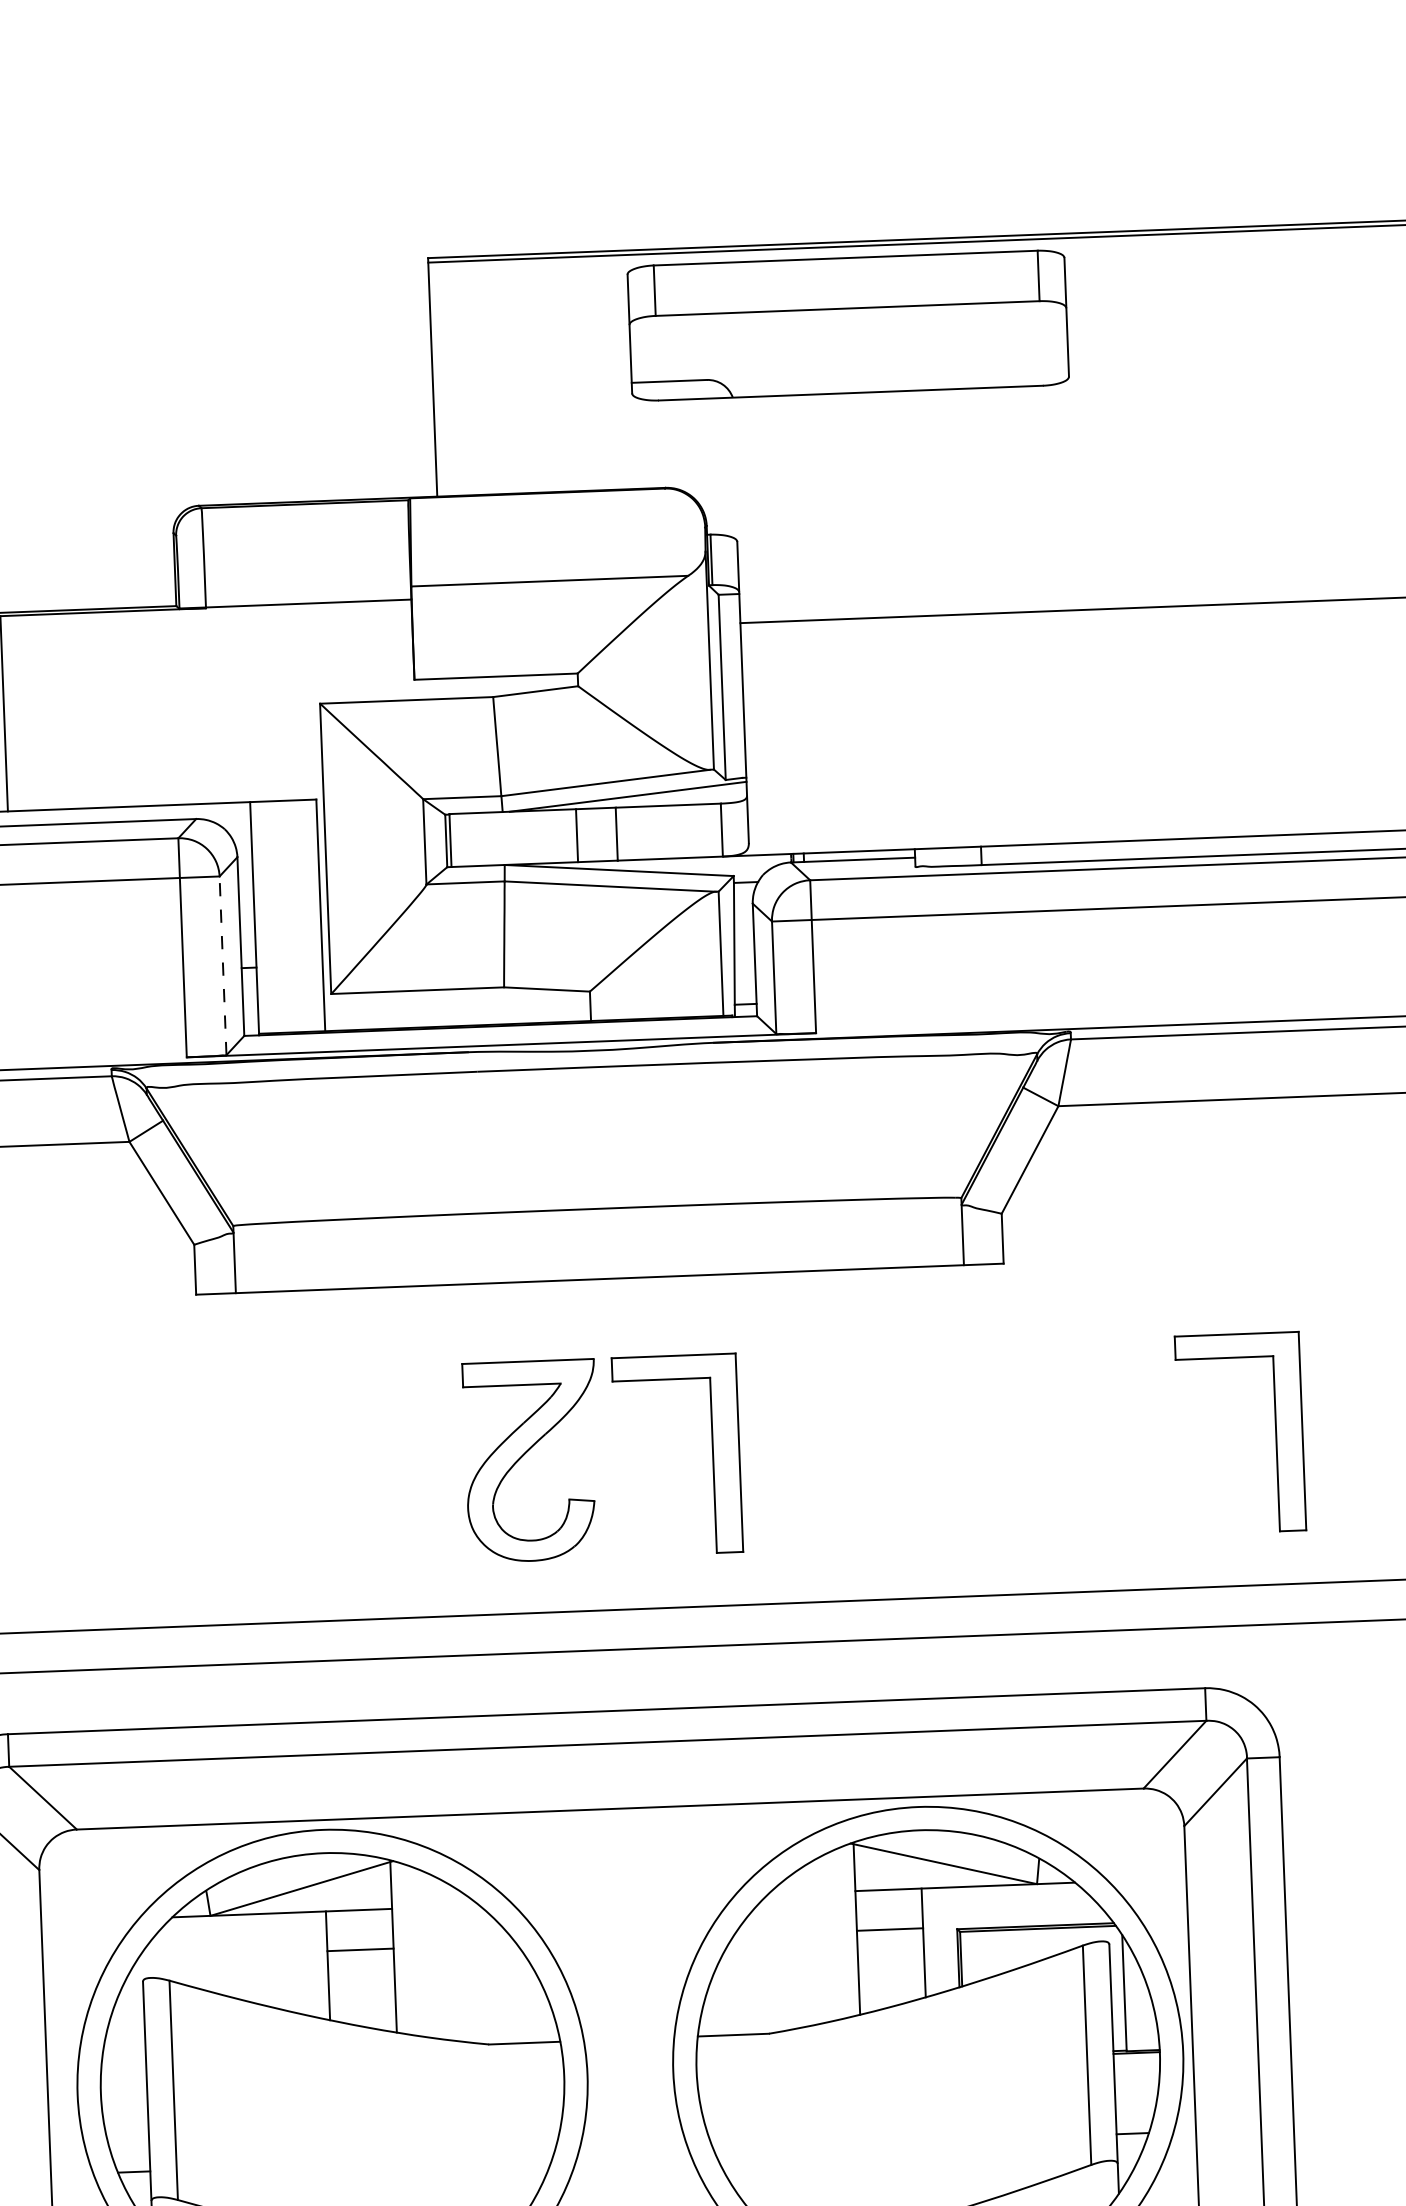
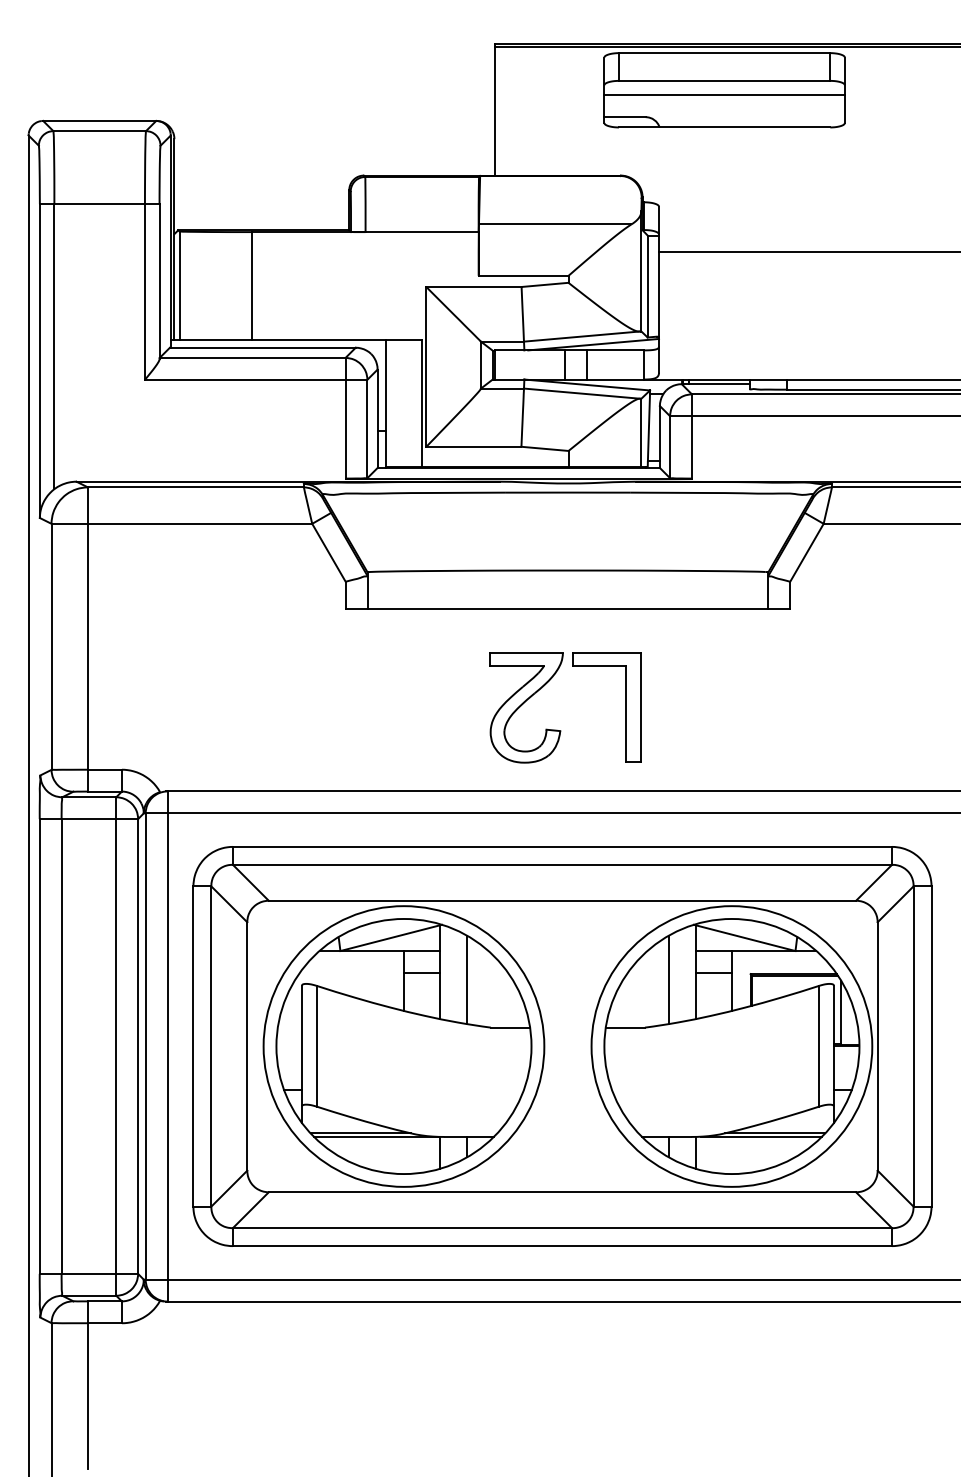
line: (848, 335) -> (724, 95), added
line: (223, 964) -> (367, 428), dashed -> solid
part: (1274, 1431) -> (935, 707), removed
line: (808, 1944) -> (668, 979), added
line: (443, 1958) -> (467, 979), added

